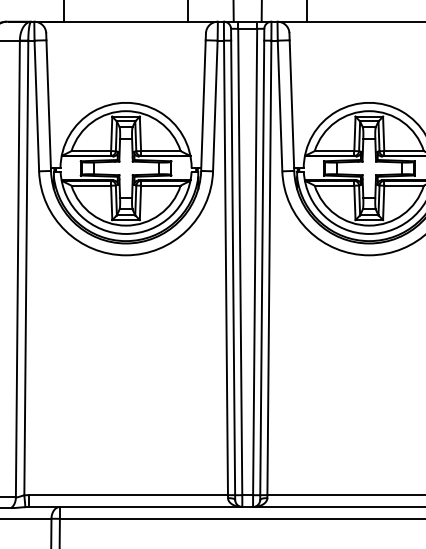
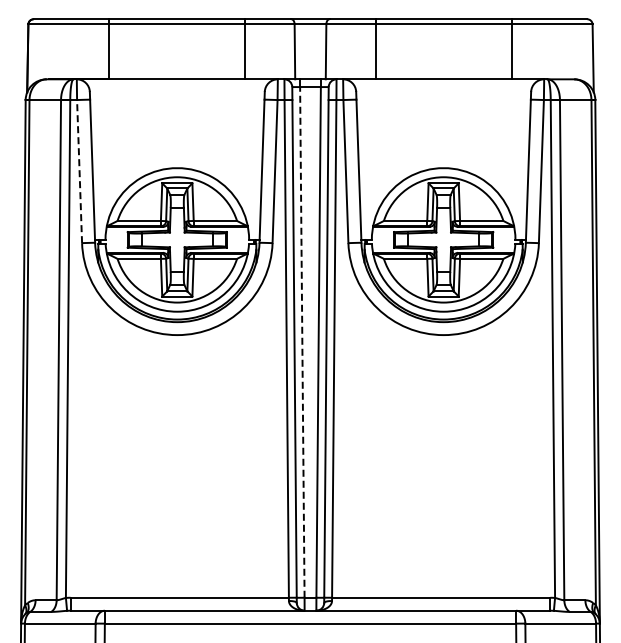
line: (36, 105) -> (79, 171), solid -> dashed
line: (240, 261) -> (302, 341), solid -> dashed

